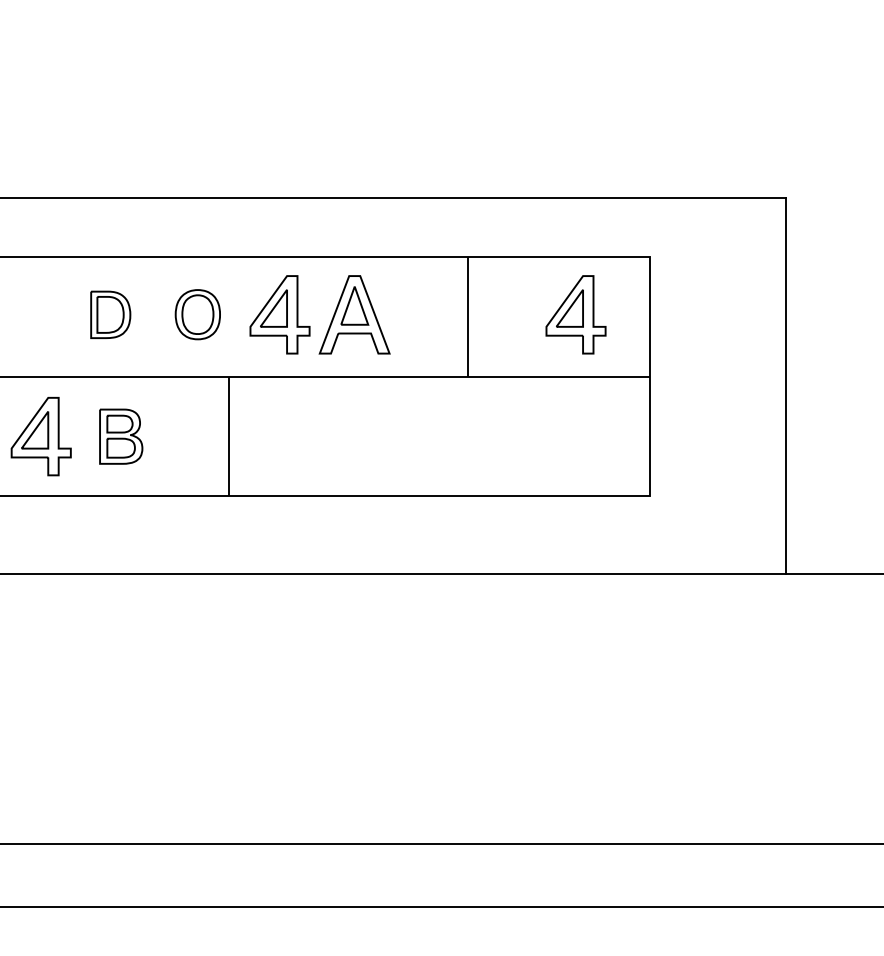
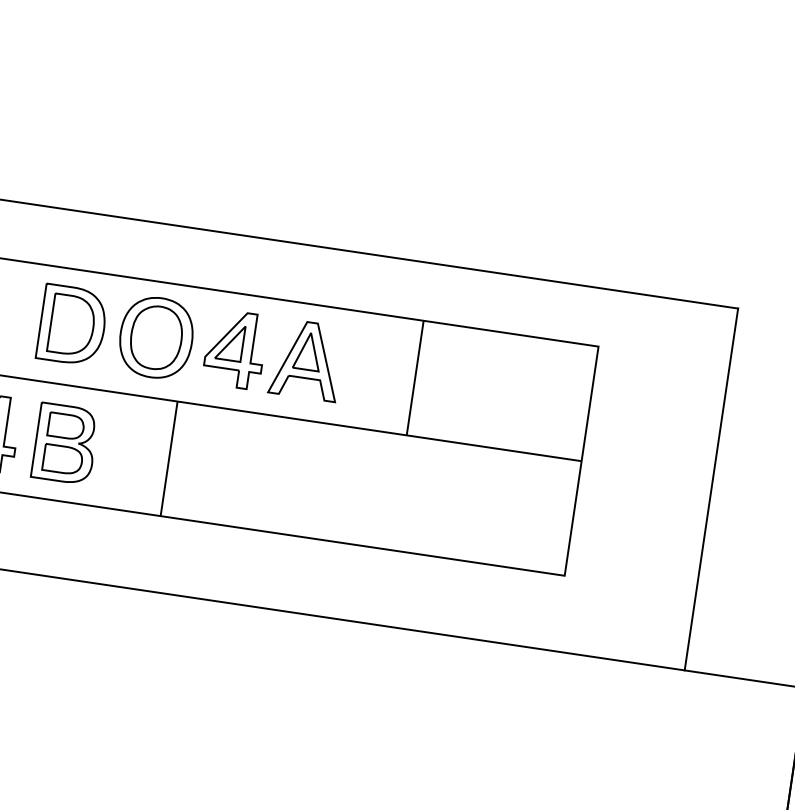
part: (110, 314) -> (72, 325), size x1.67
part: (197, 314) -> (156, 337), size x1.67
part: (575, 314) -> (519, 391), removed
part: (121, 436) -> (65, 443), size x1.43

